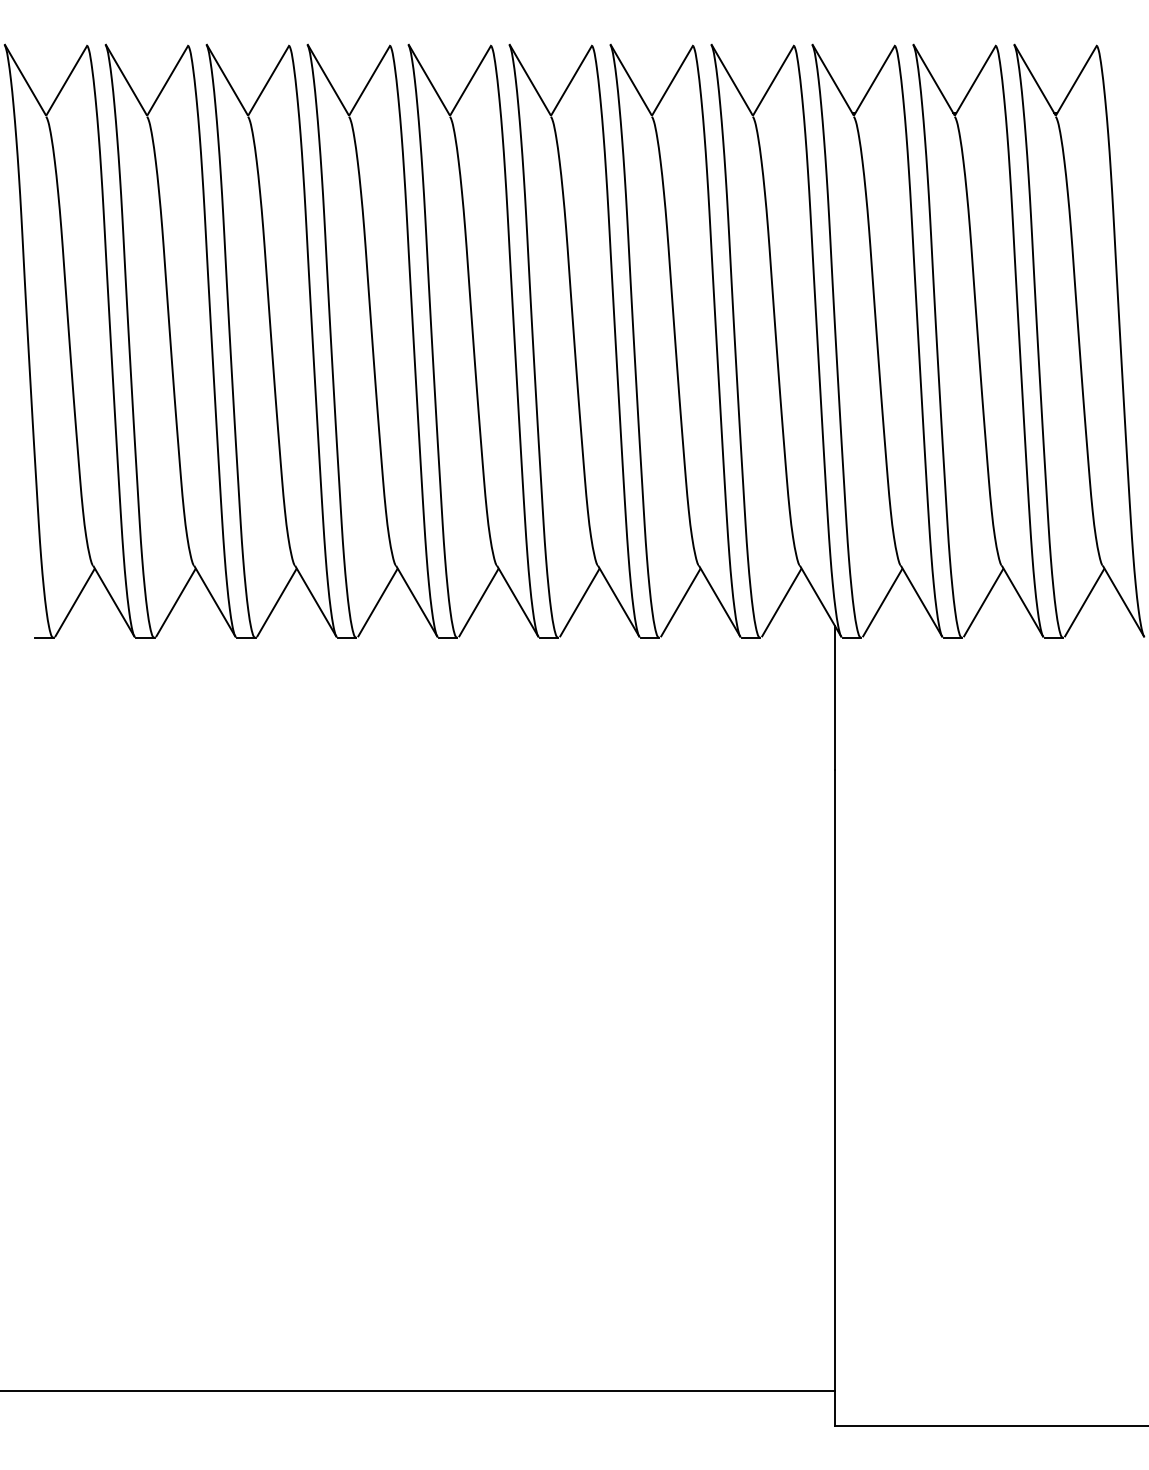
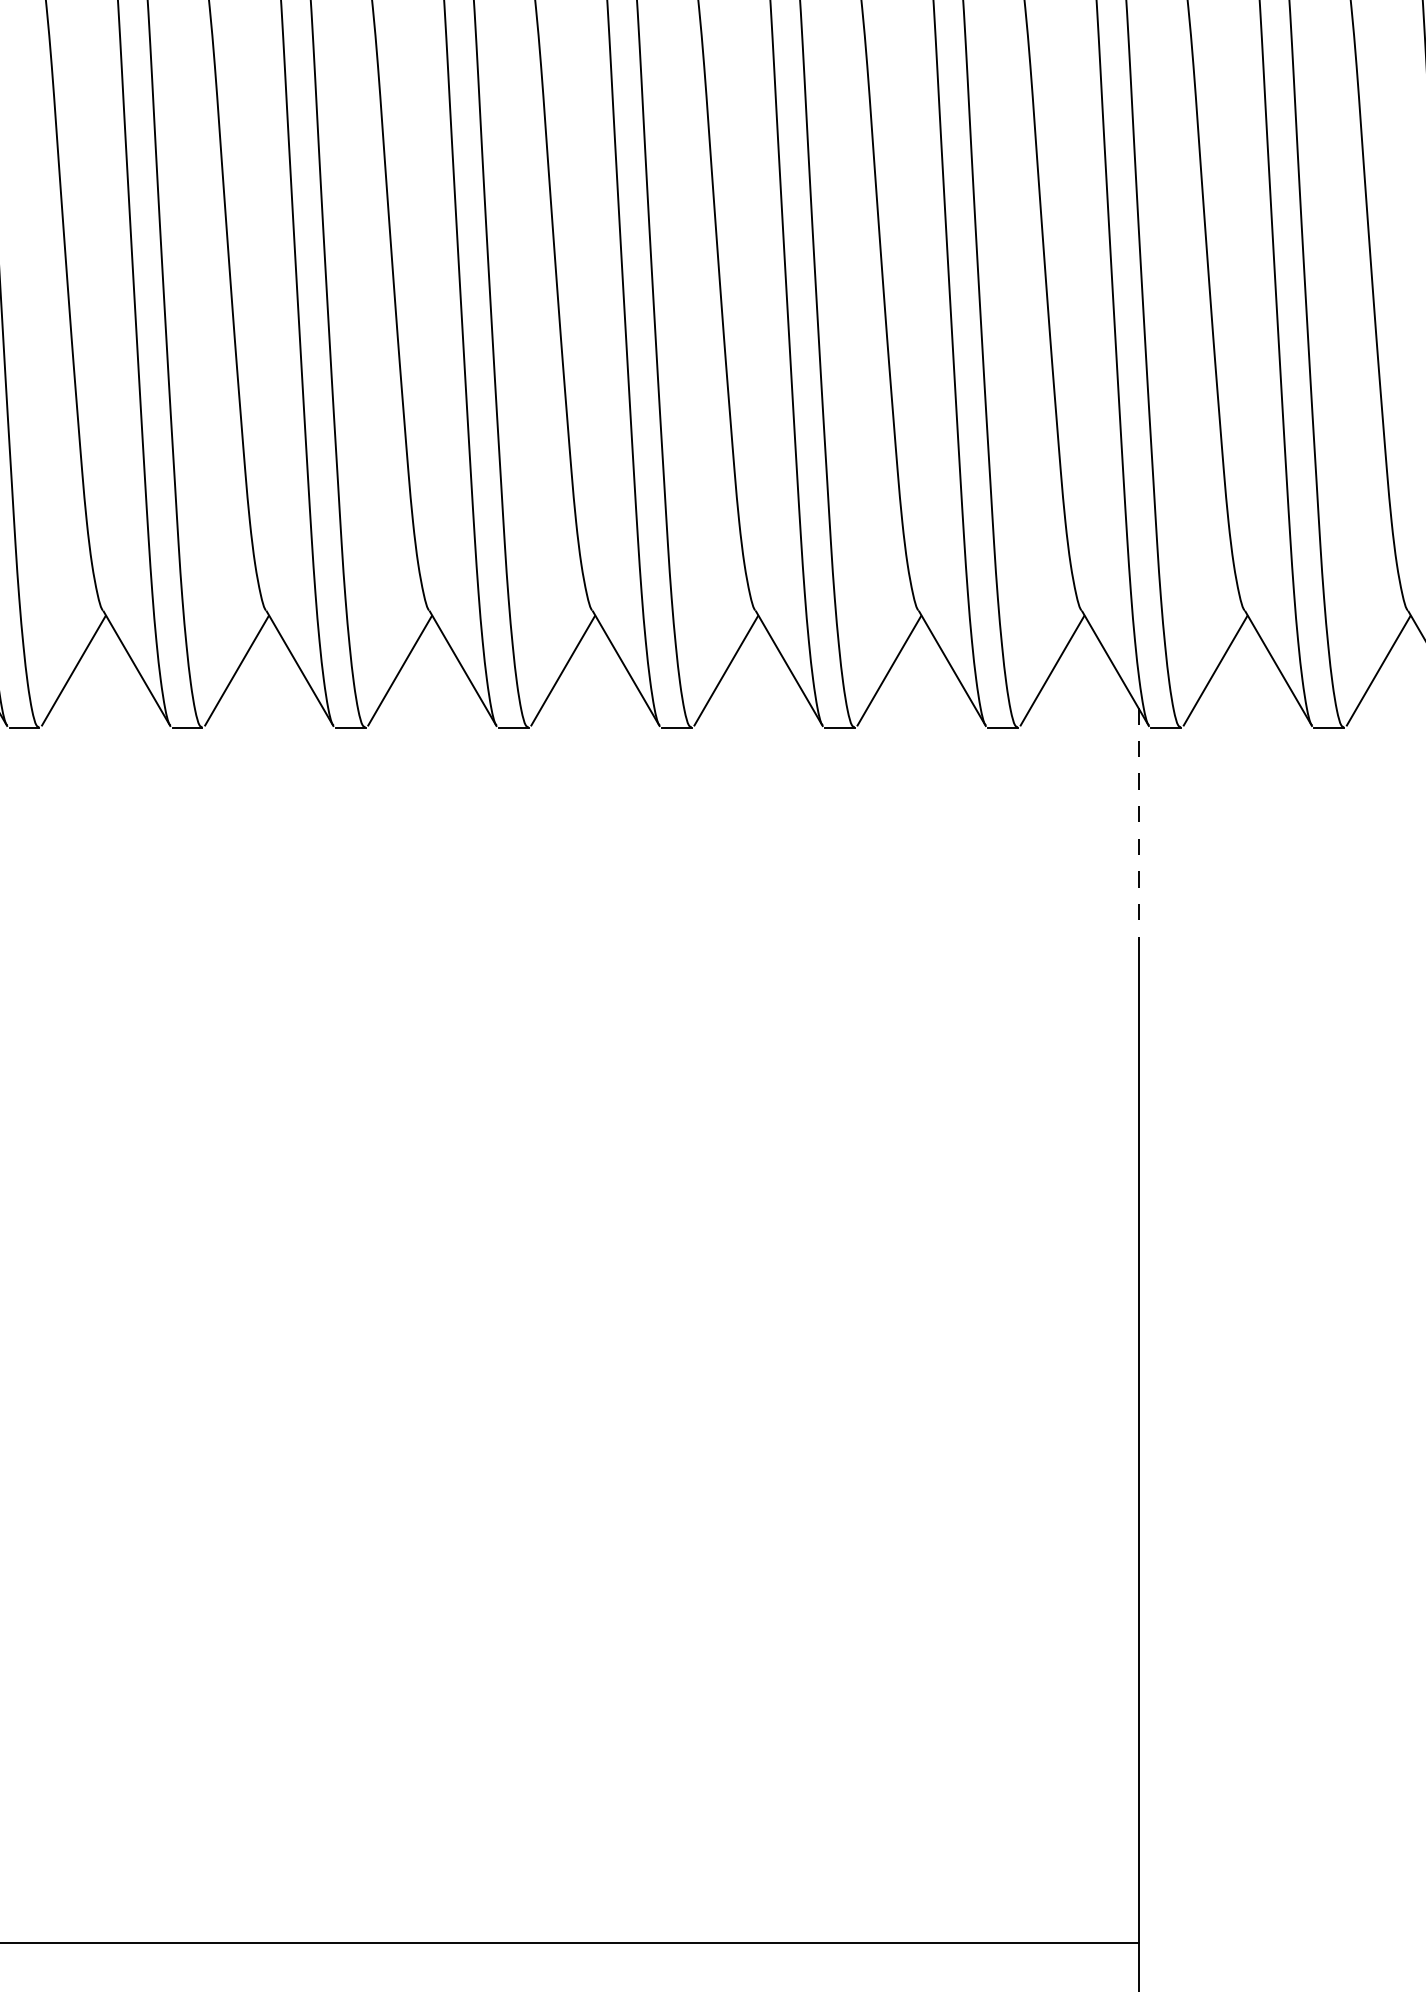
line: (835, 697) -> (1139, 823), solid -> dashed

